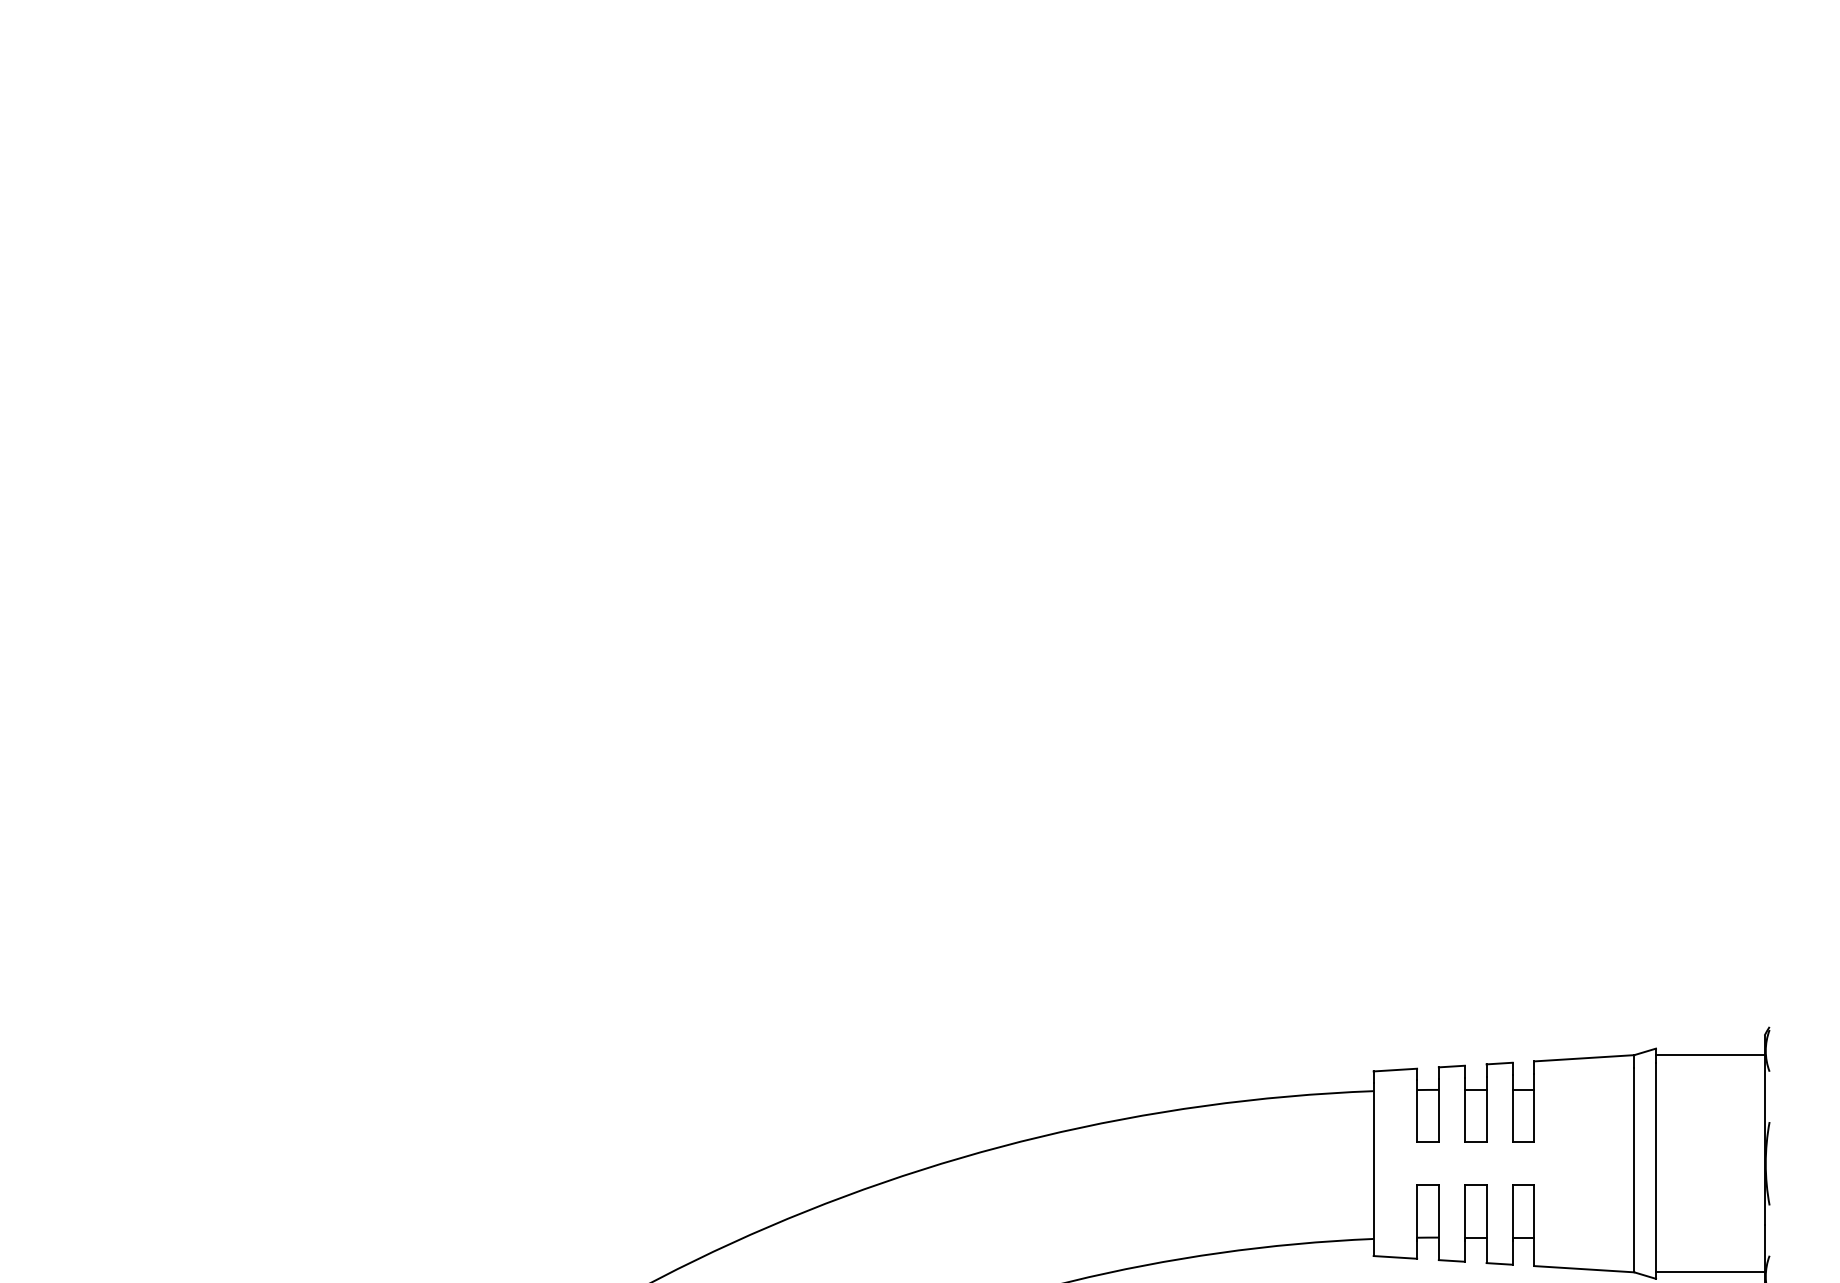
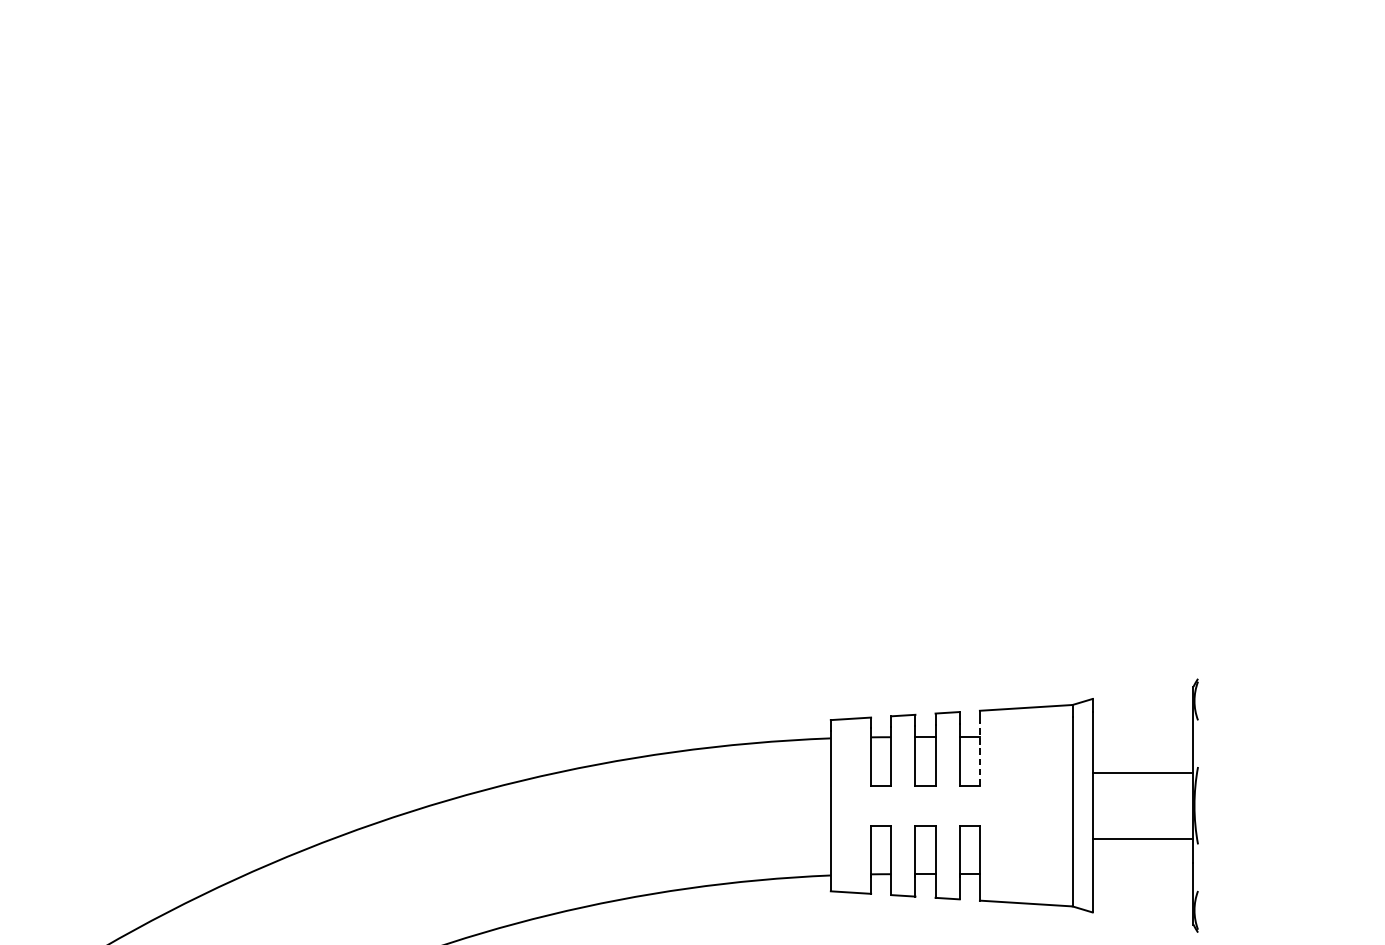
line: (1710, 1055) -> (1143, 773), moved
line: (1534, 1107) -> (979, 753), solid -> dashed
line: (1710, 1272) -> (1143, 838), moved

